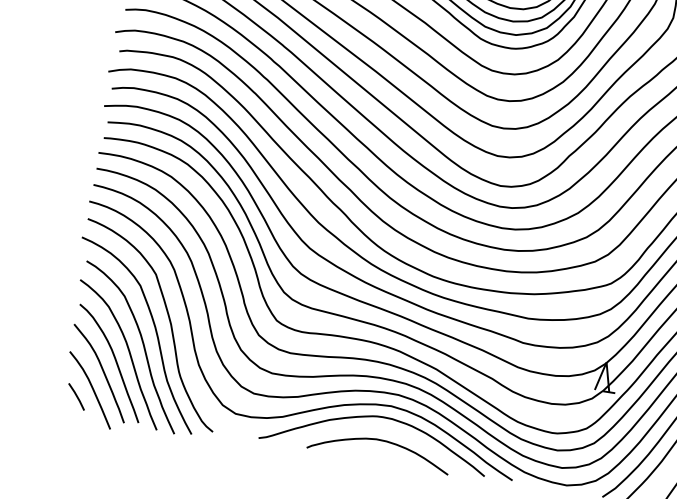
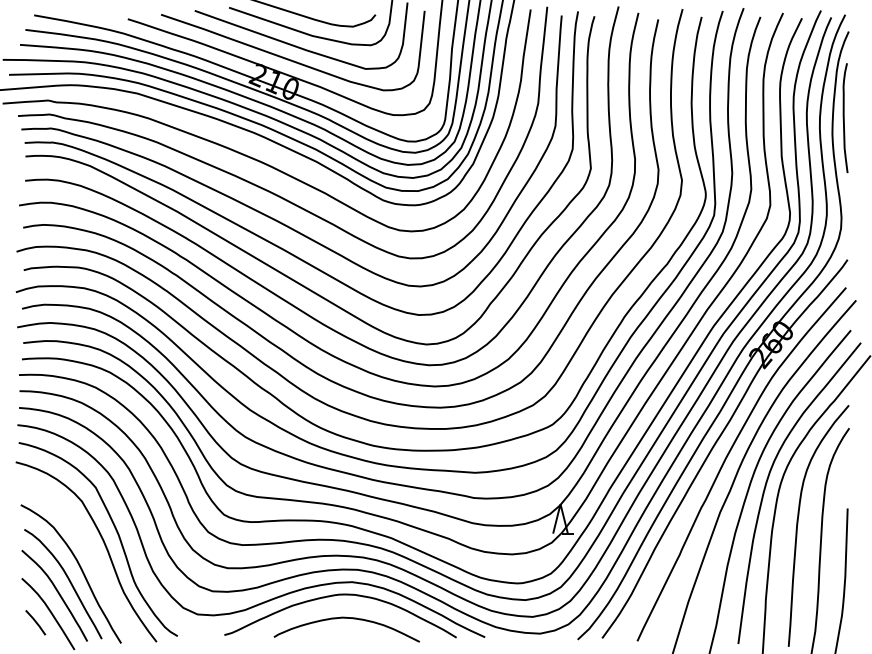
curve: (142, 345) -> (93, 560), removed

